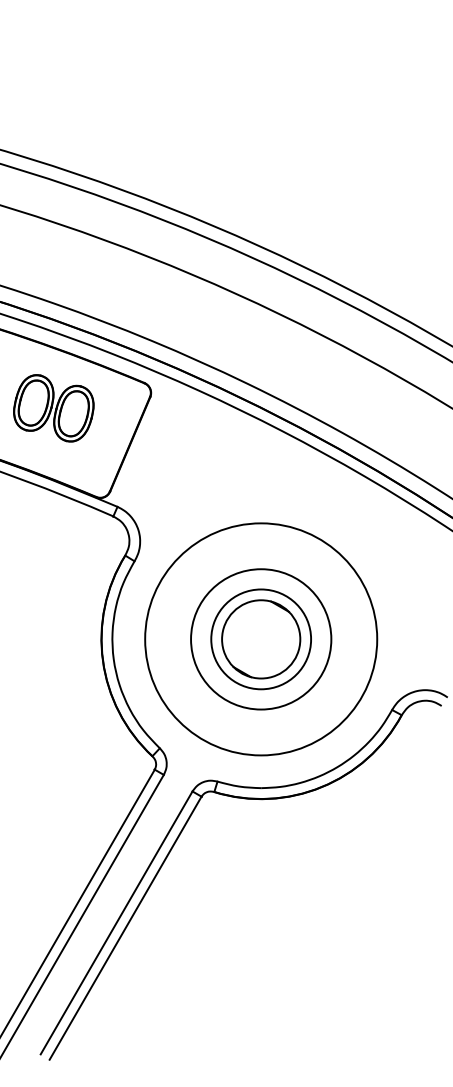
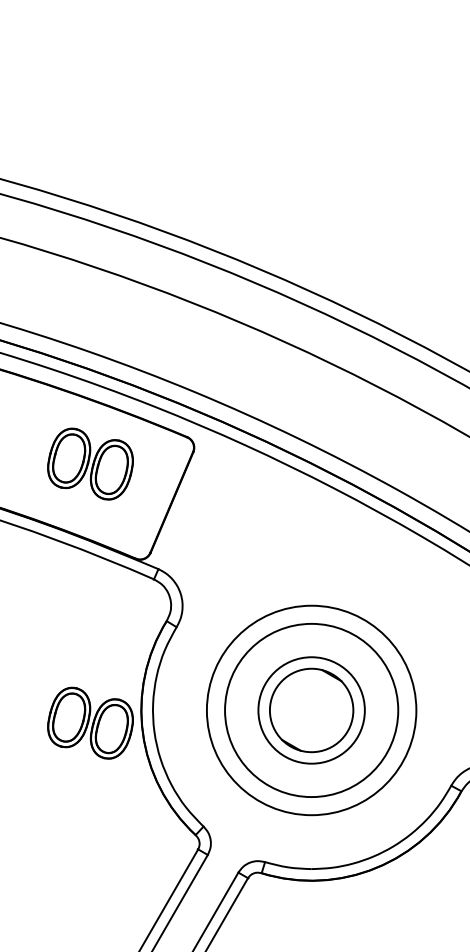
circle: (261, 639) -> (311, 710), size x0.7
circle: (261, 639) -> (311, 710), size x1.4
part: (53, 651) -> (90, 723), added

